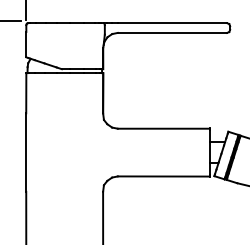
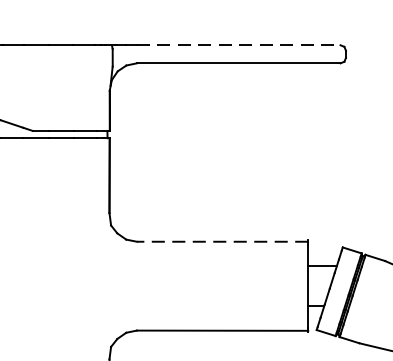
line: (172, 23) -> (238, 45), solid -> dashed
line: (163, 128) -> (221, 241), solid -> dashed

